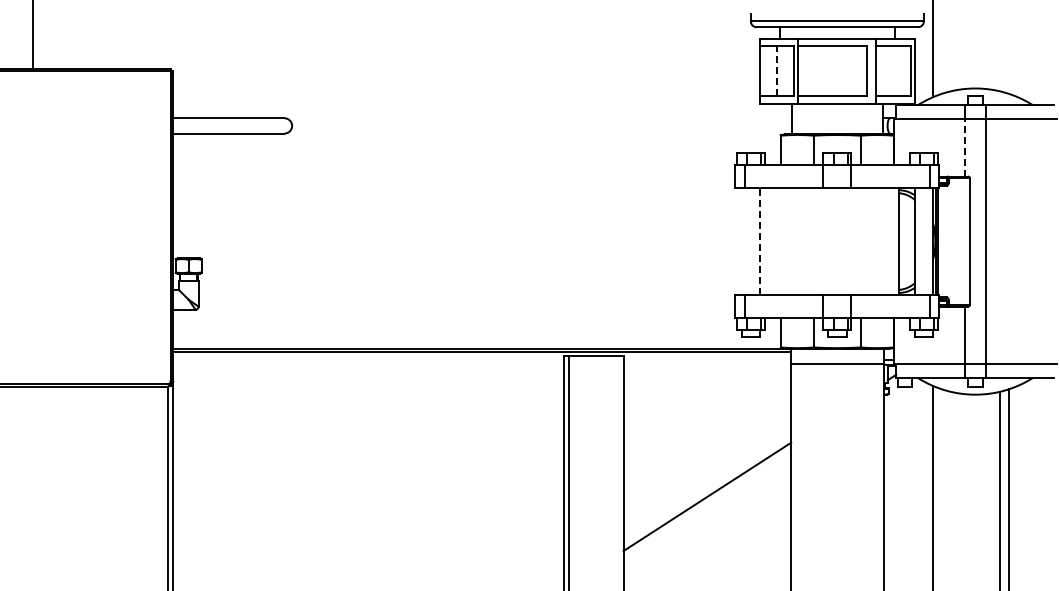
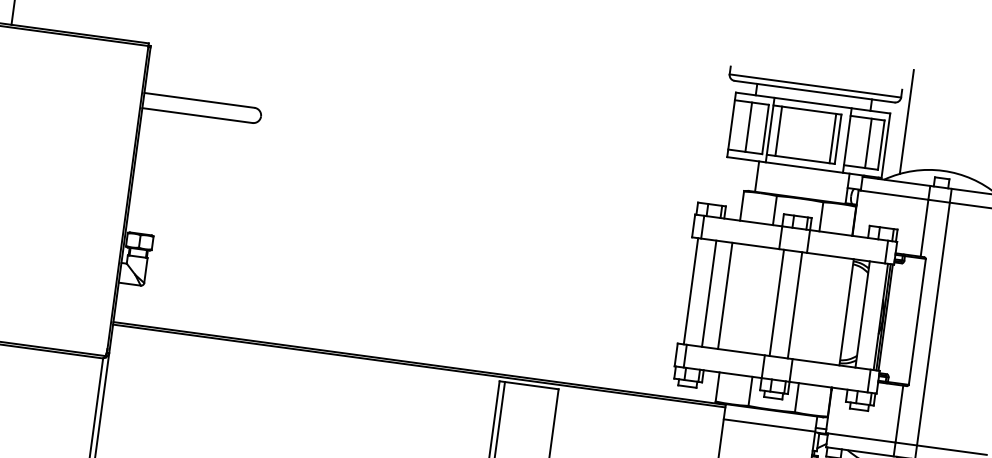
line: (776, 71) -> (748, 127), dashed -> solid
line: (807, 71) -> (779, 131), added
line: (861, 71) -> (832, 138), added
line: (897, 71) -> (868, 143), added
line: (964, 147) -> (924, 227), dashed -> solid
line: (741, 241) -> (690, 291), added
line: (759, 241) -> (708, 293), dashed -> solid
line: (776, 241) -> (725, 295), added
line: (828, 241) -> (777, 302), added
line: (846, 241) -> (794, 305), added

